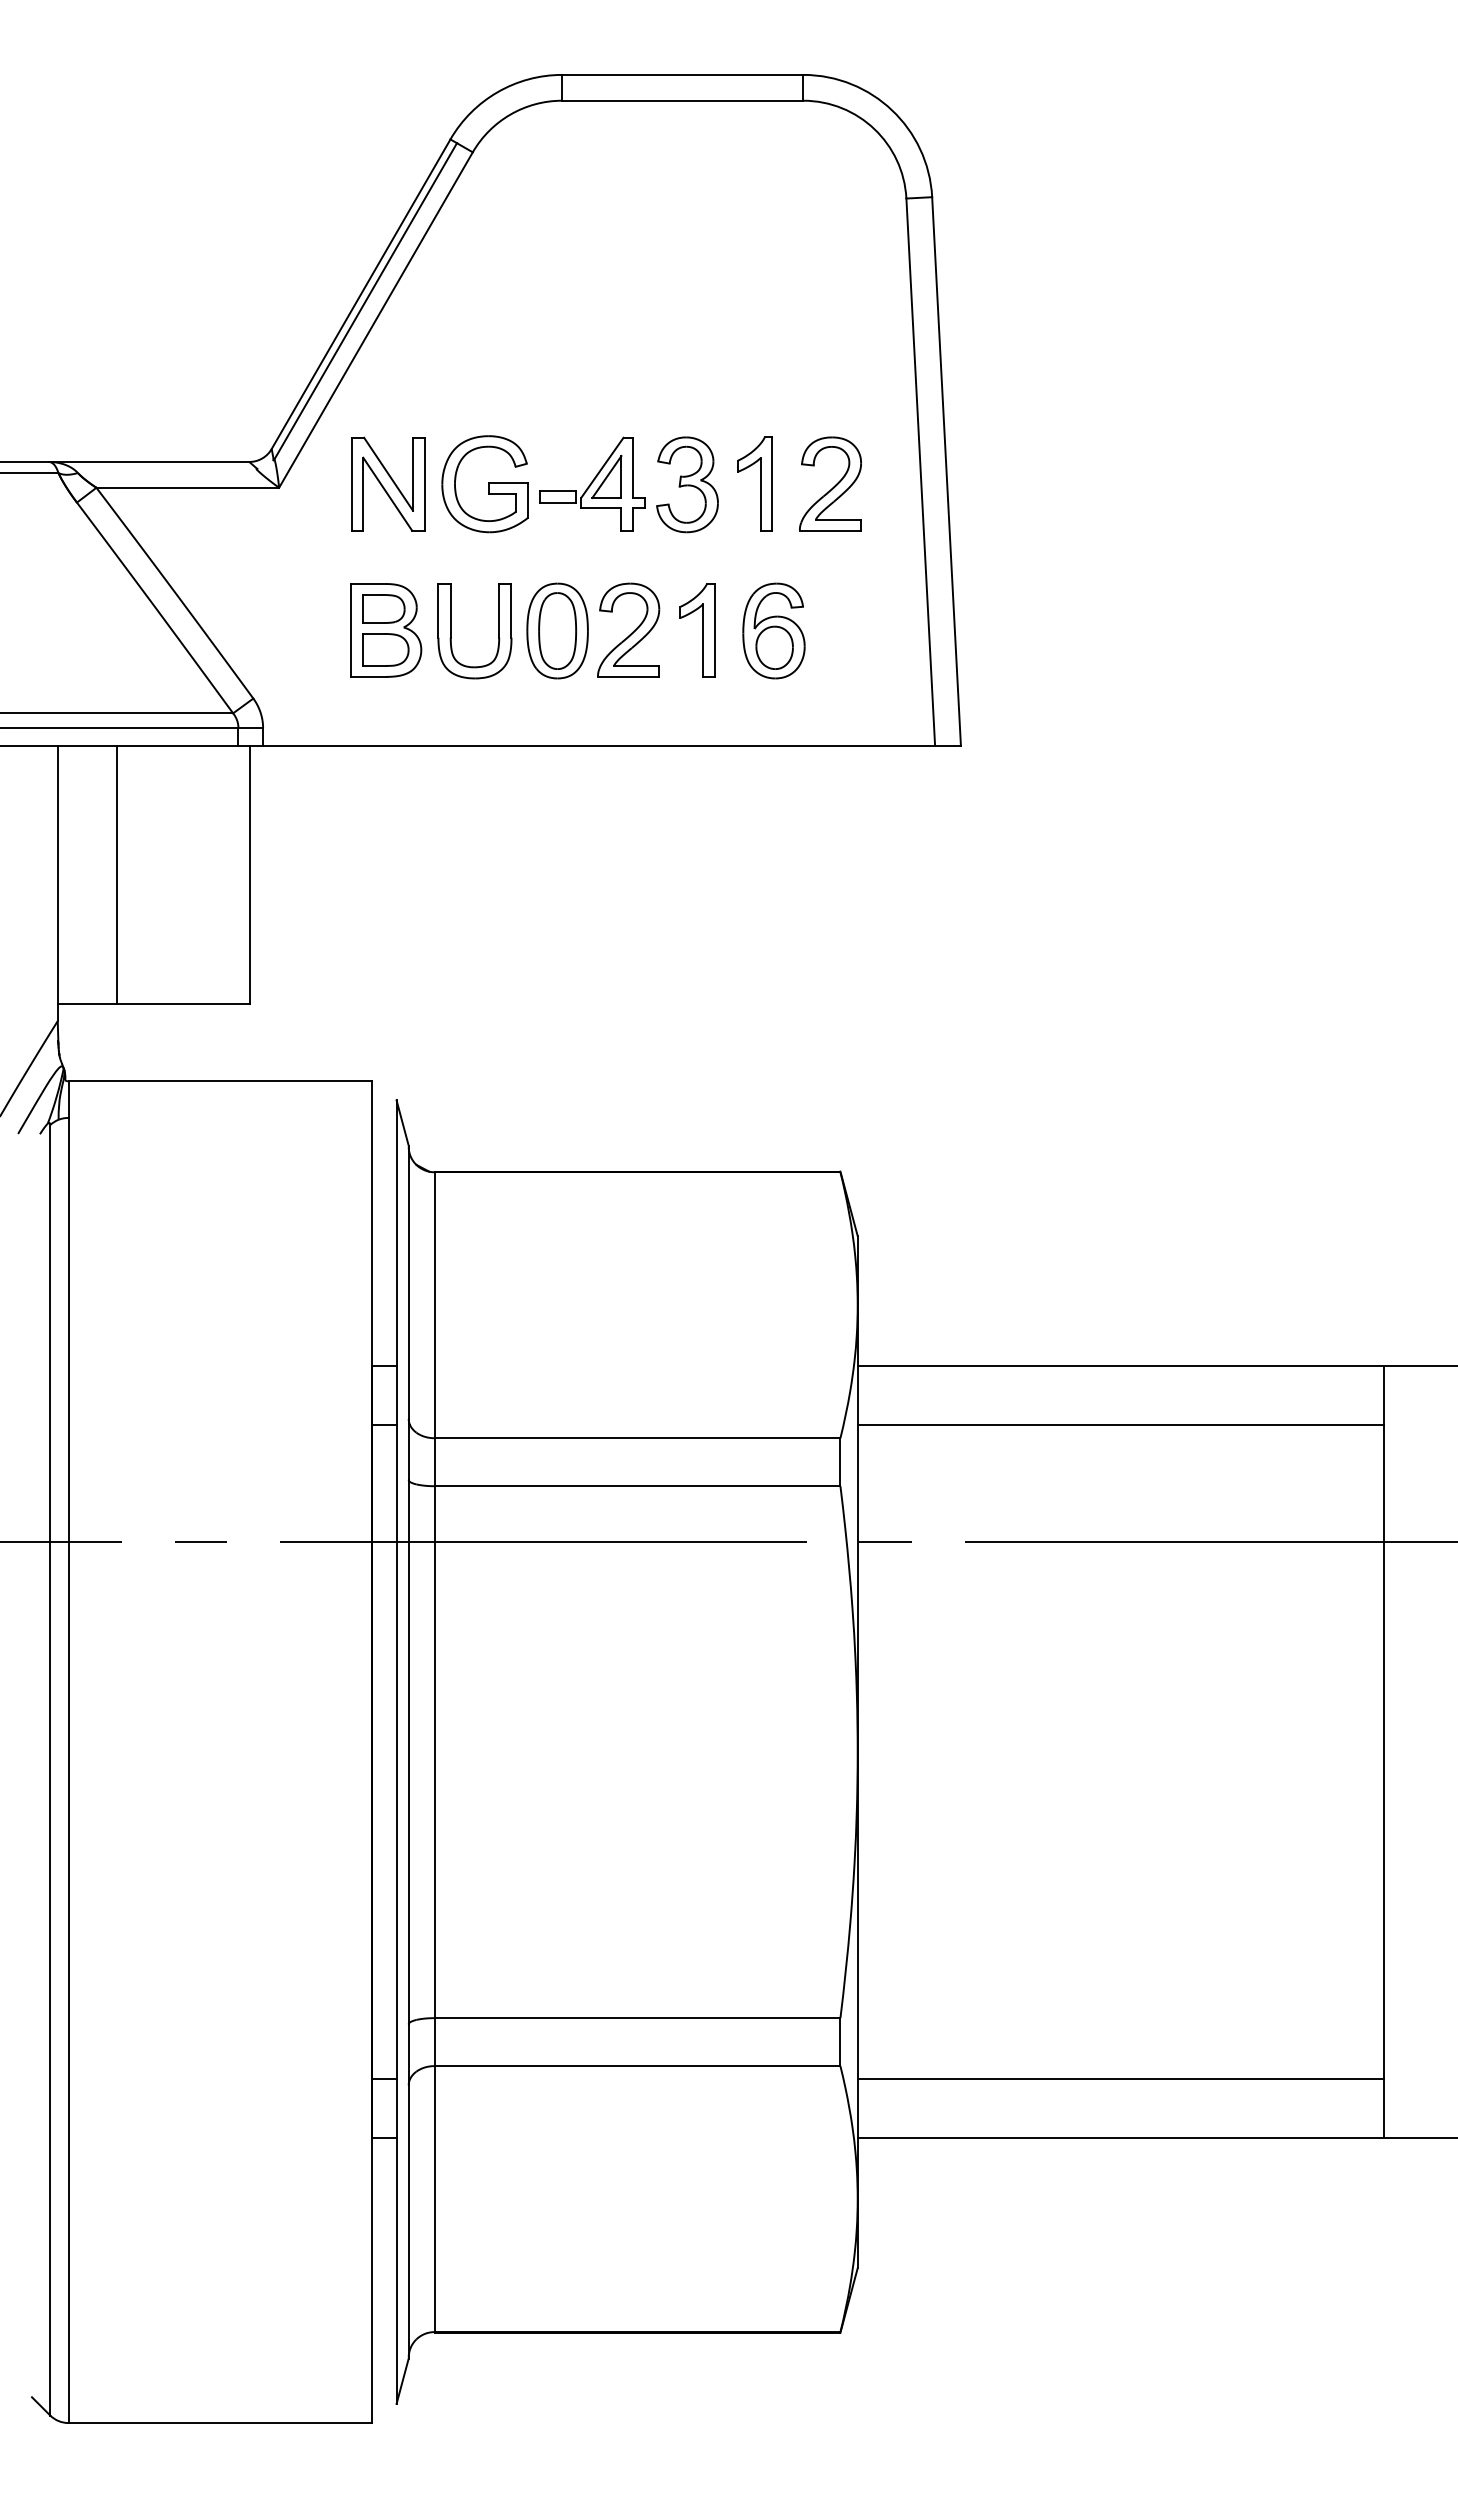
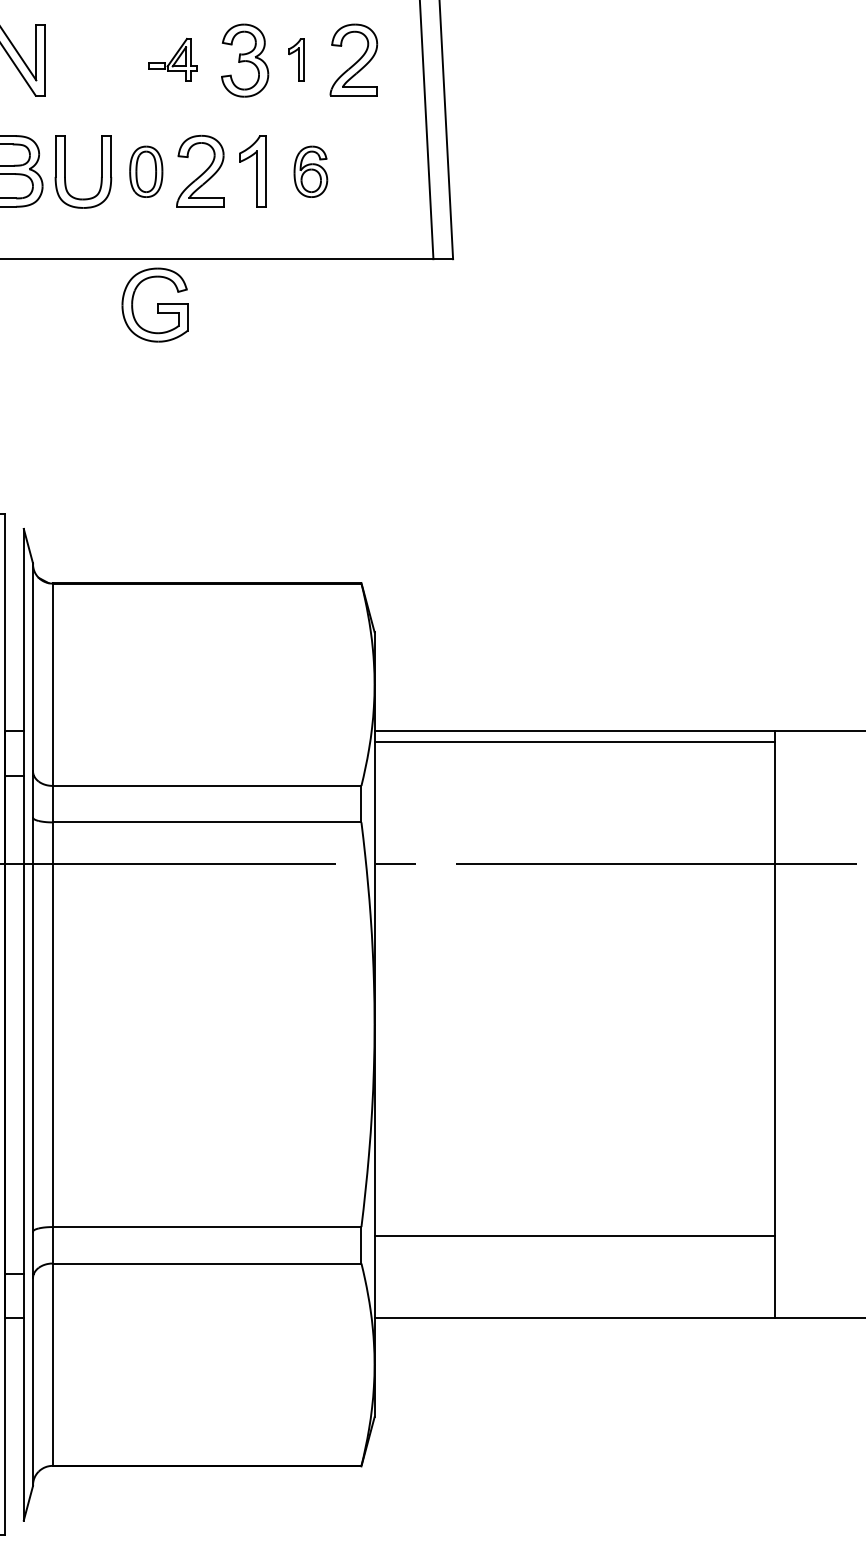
part: (592, 483) -> (172, 59), size x0.6
part: (754, 483) -> (296, 59), size x0.6
part: (484, 484) -> (154, 305), moved
part: (557, 630) -> (146, 171), size x0.7
part: (773, 630) -> (310, 171), size x0.7
line: (1120, 1425) -> (574, 742), moved
line: (1120, 2079) -> (574, 1236), moved

